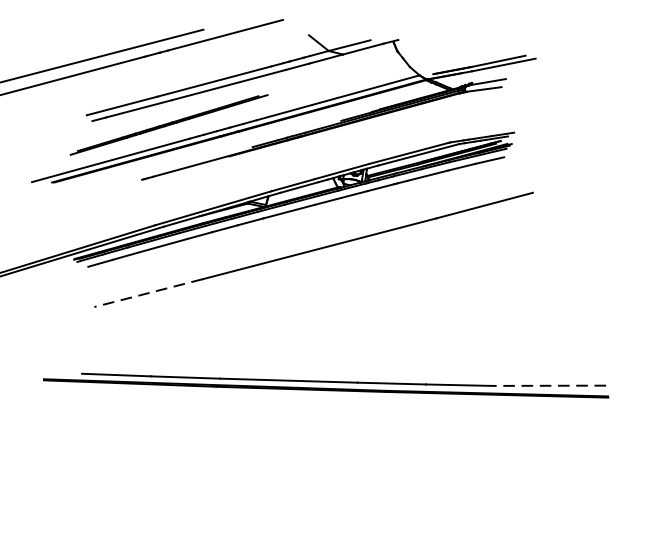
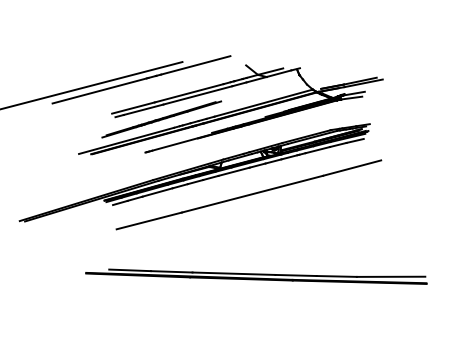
line: (148, 292) -> (149, 220), dashed -> solid
line: (548, 385) -> (390, 276), dashed -> solid

